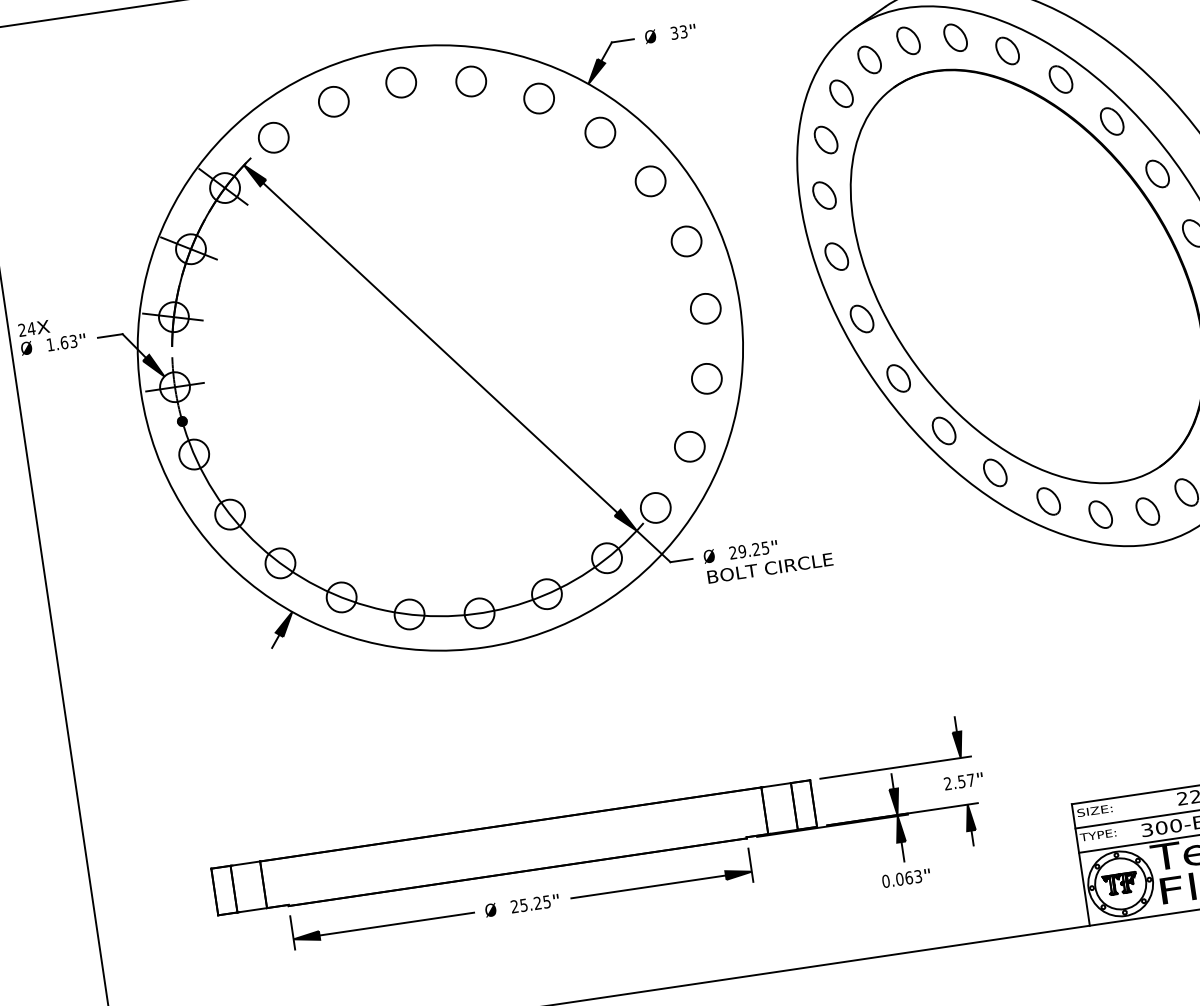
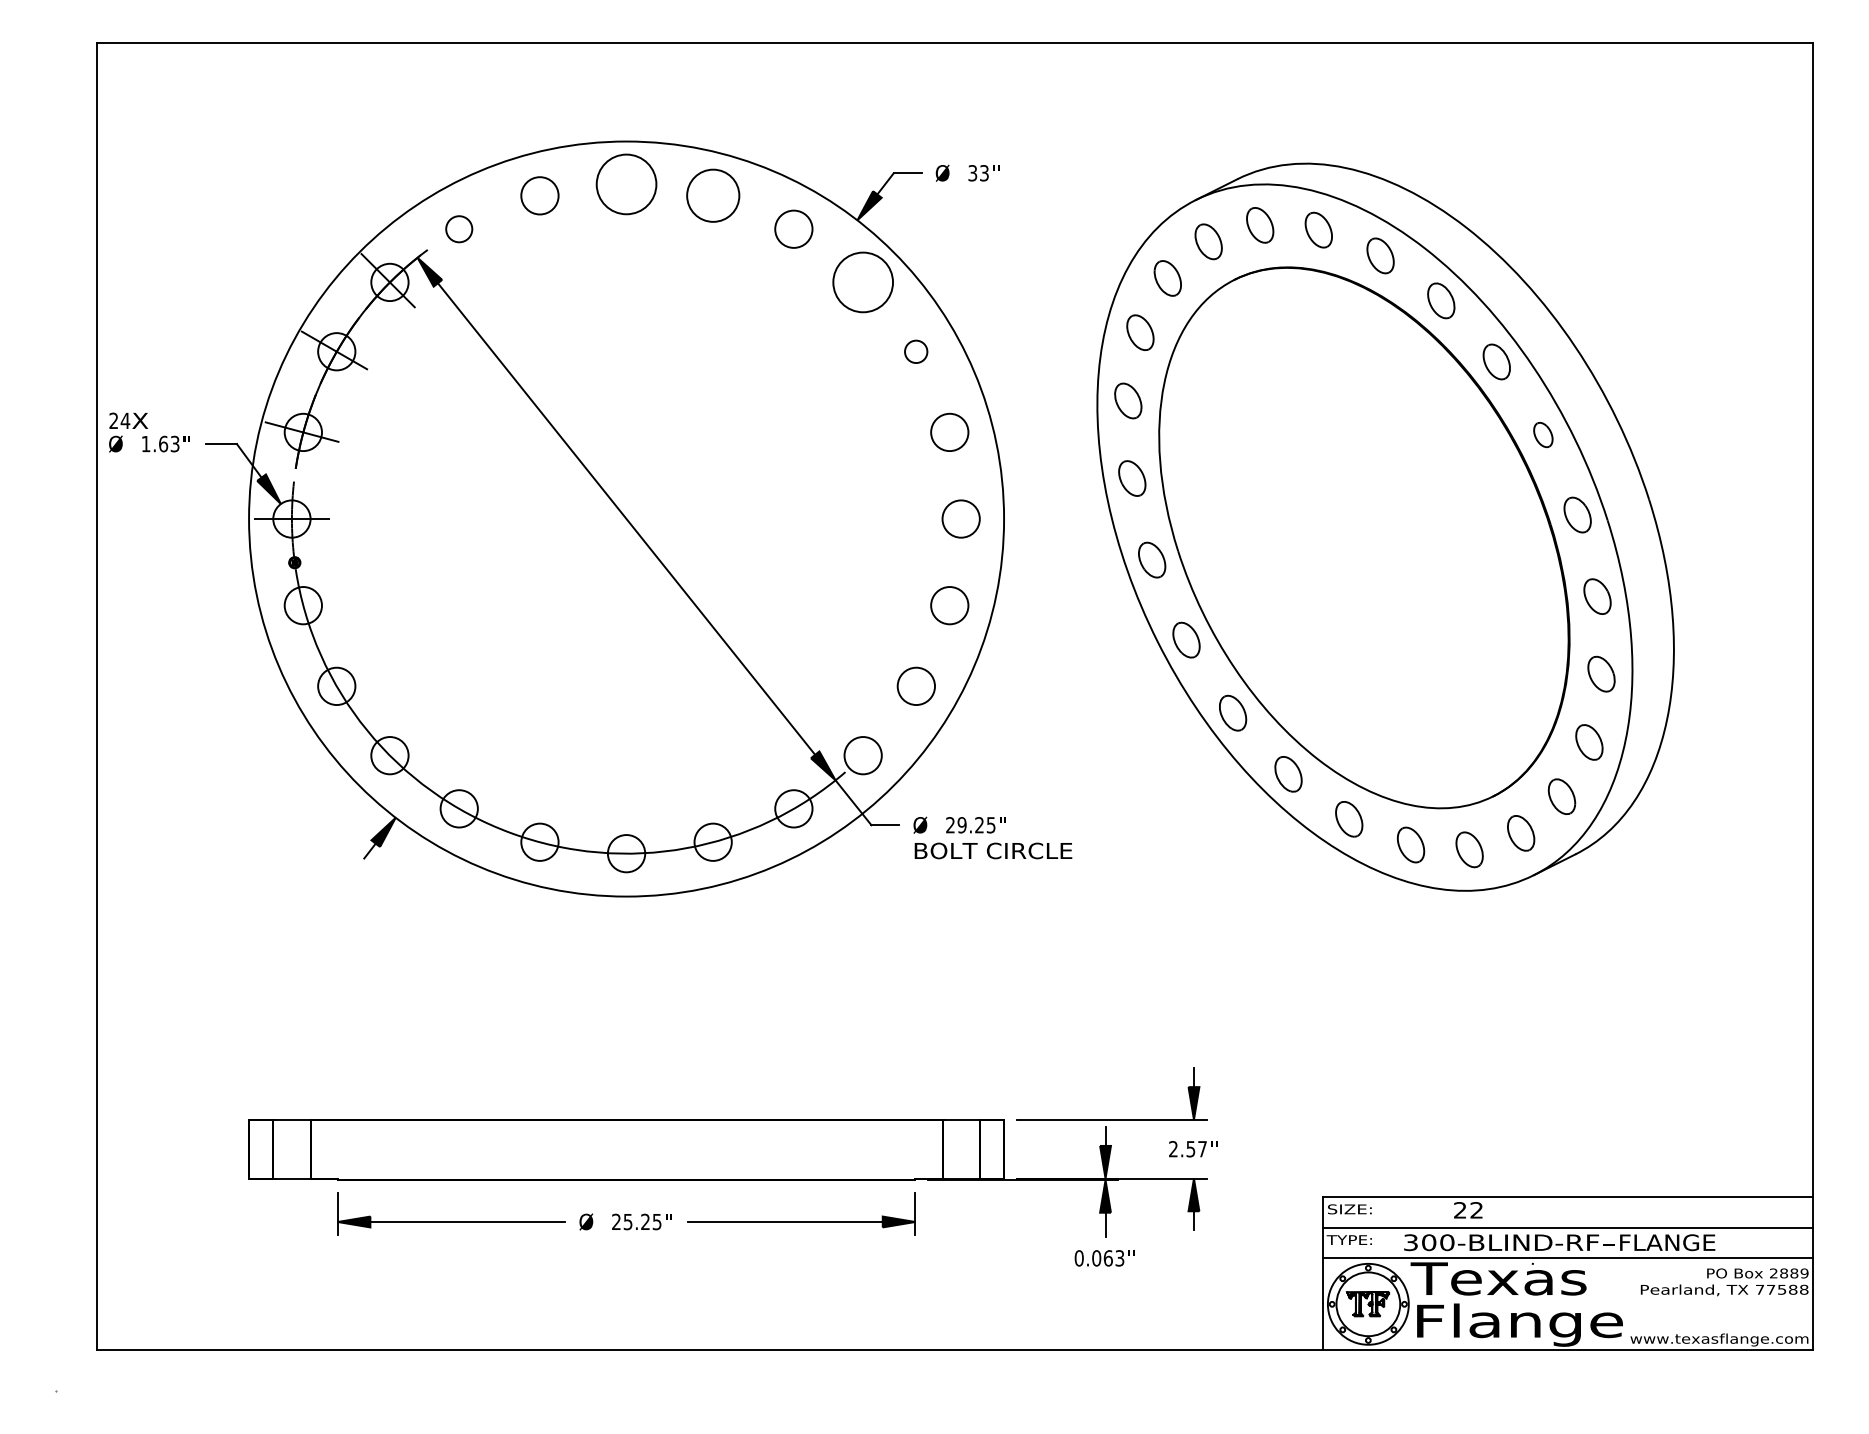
circle: (470, 81) -> (712, 195), size x1.4
circle: (401, 82) -> (626, 184), size x1.6
circle: (599, 132) -> (862, 282), size x1.6
circle: (273, 137) -> (458, 228), size x0.7
part: (1157, 173) -> (1543, 434), size x0.7
circle: (649, 181) -> (915, 351), size x0.6

